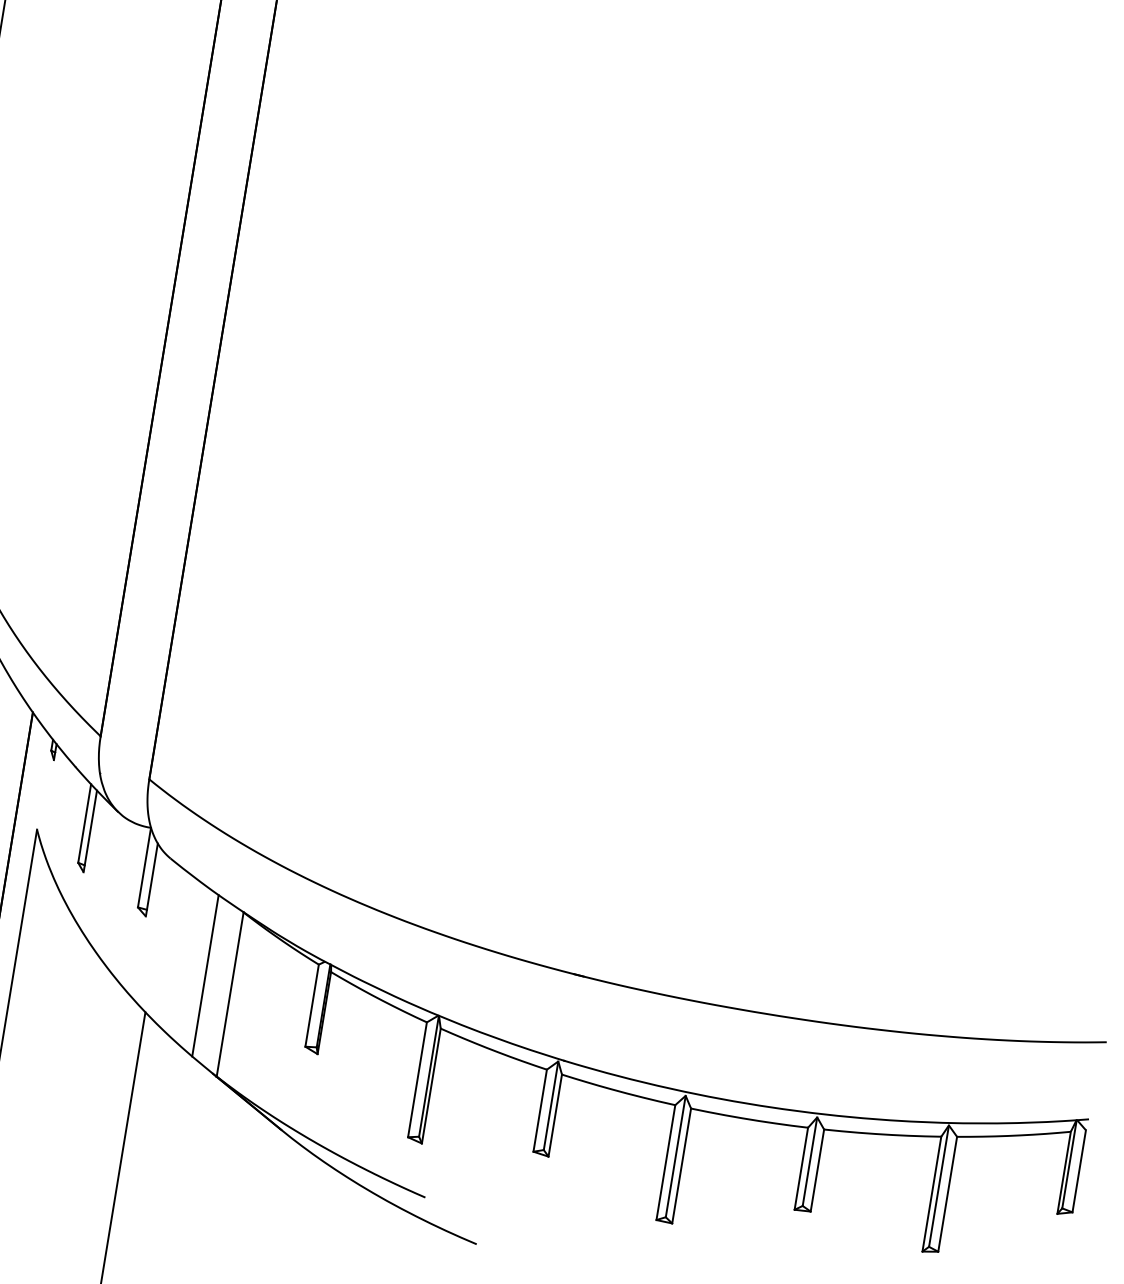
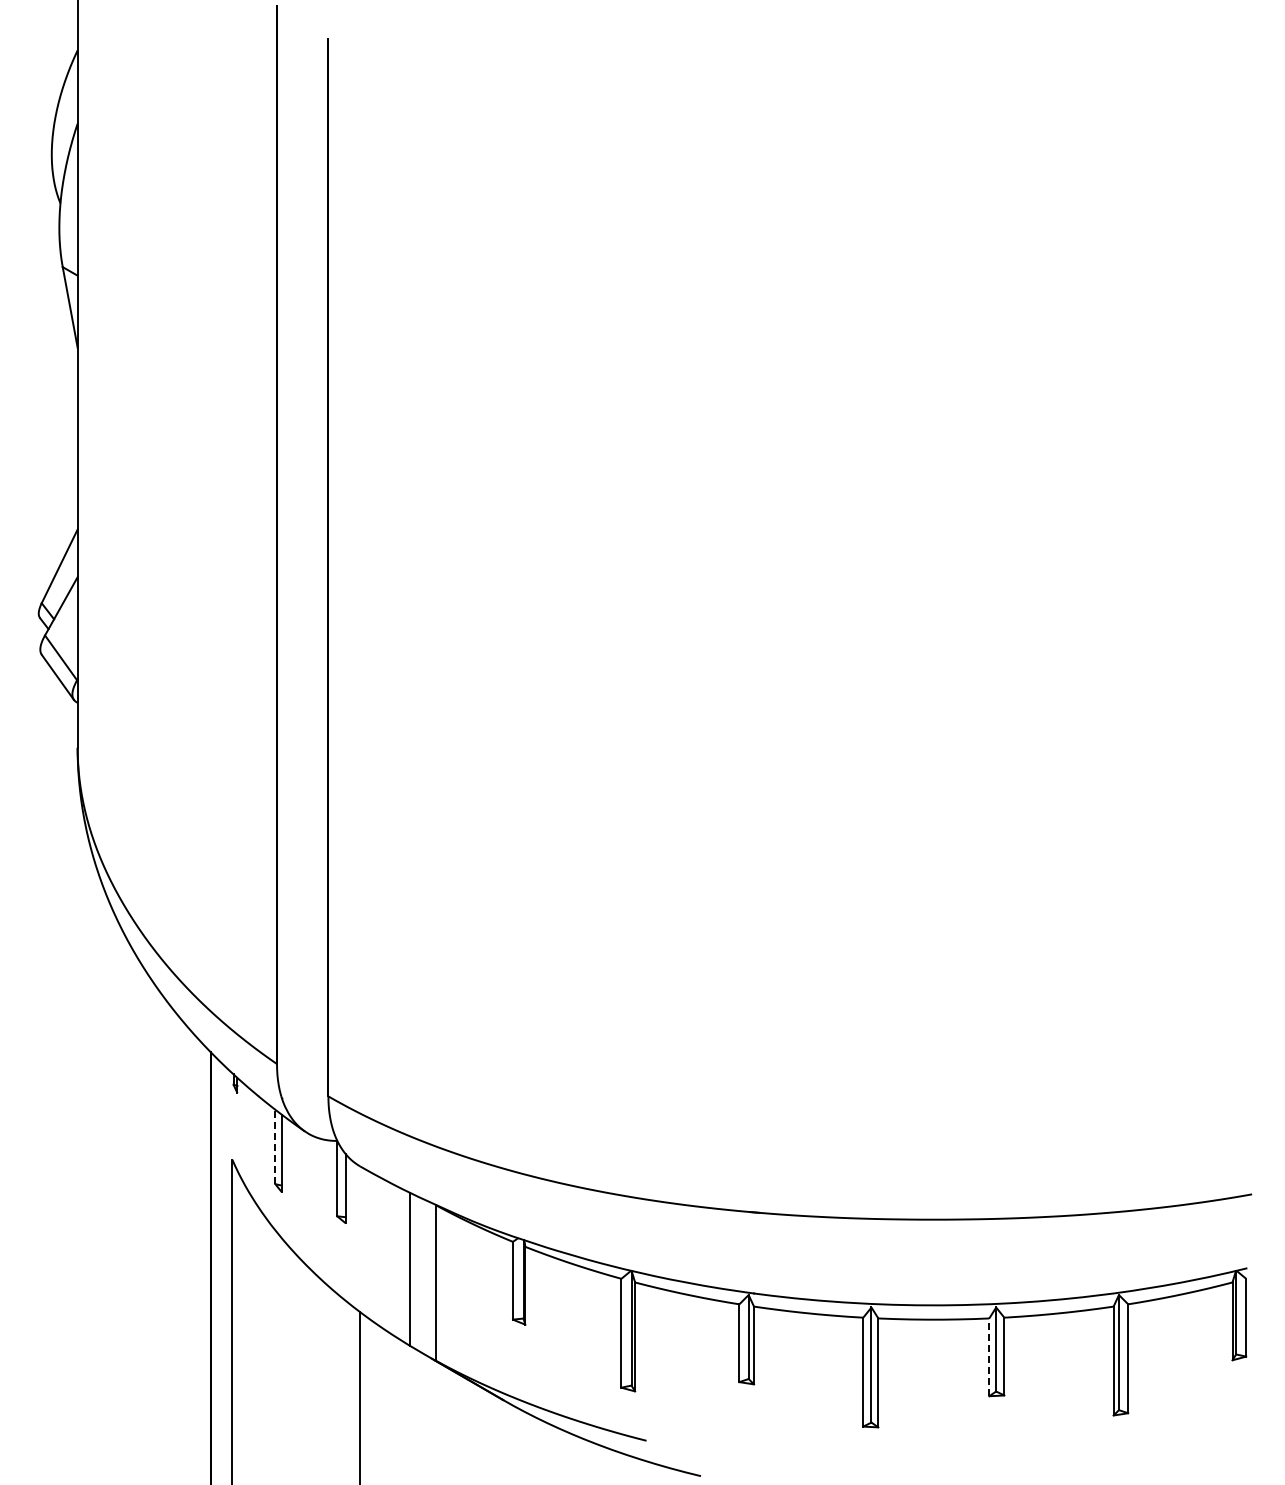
line: (84, 823) -> (275, 1146), solid -> dashed
line: (801, 1168) -> (989, 1357), solid -> dashed

